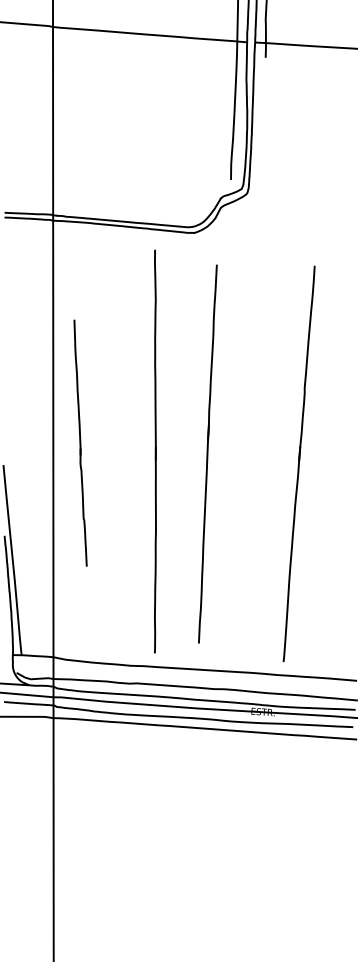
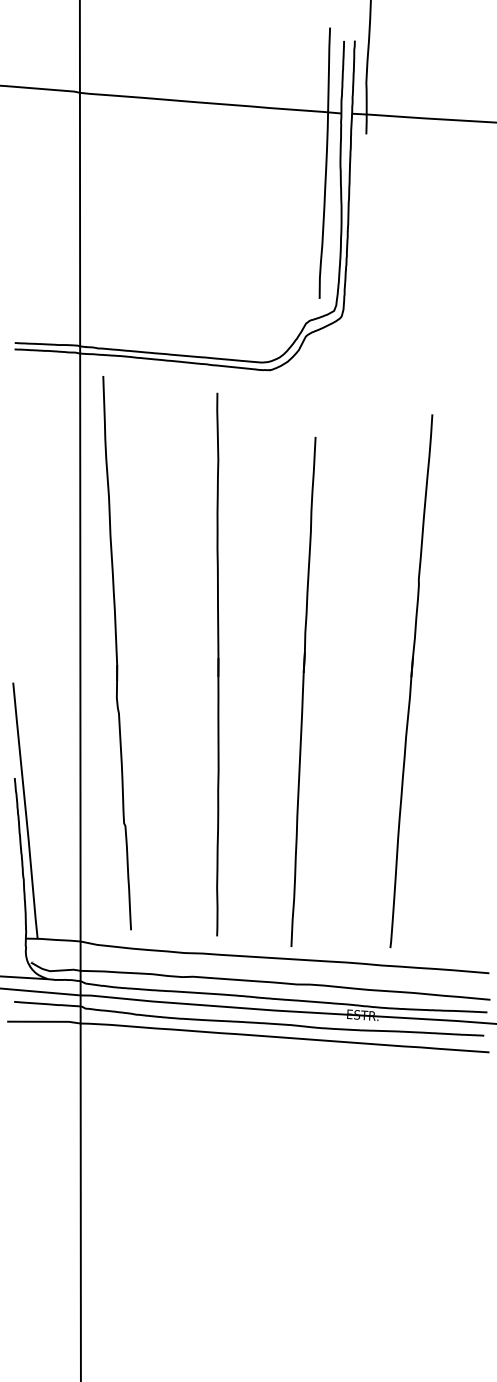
part: (80, 443) -> (116, 653), size x1.67
part: (207, 453) -> (303, 691), moved

